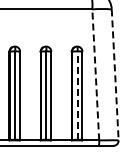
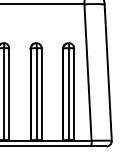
line: (95, 74) -> (87, 72), dashed -> solid
line: (115, 74) -> (108, 72), dashed -> solid
line: (77, 95) -> (68, 94), dashed -> solid

